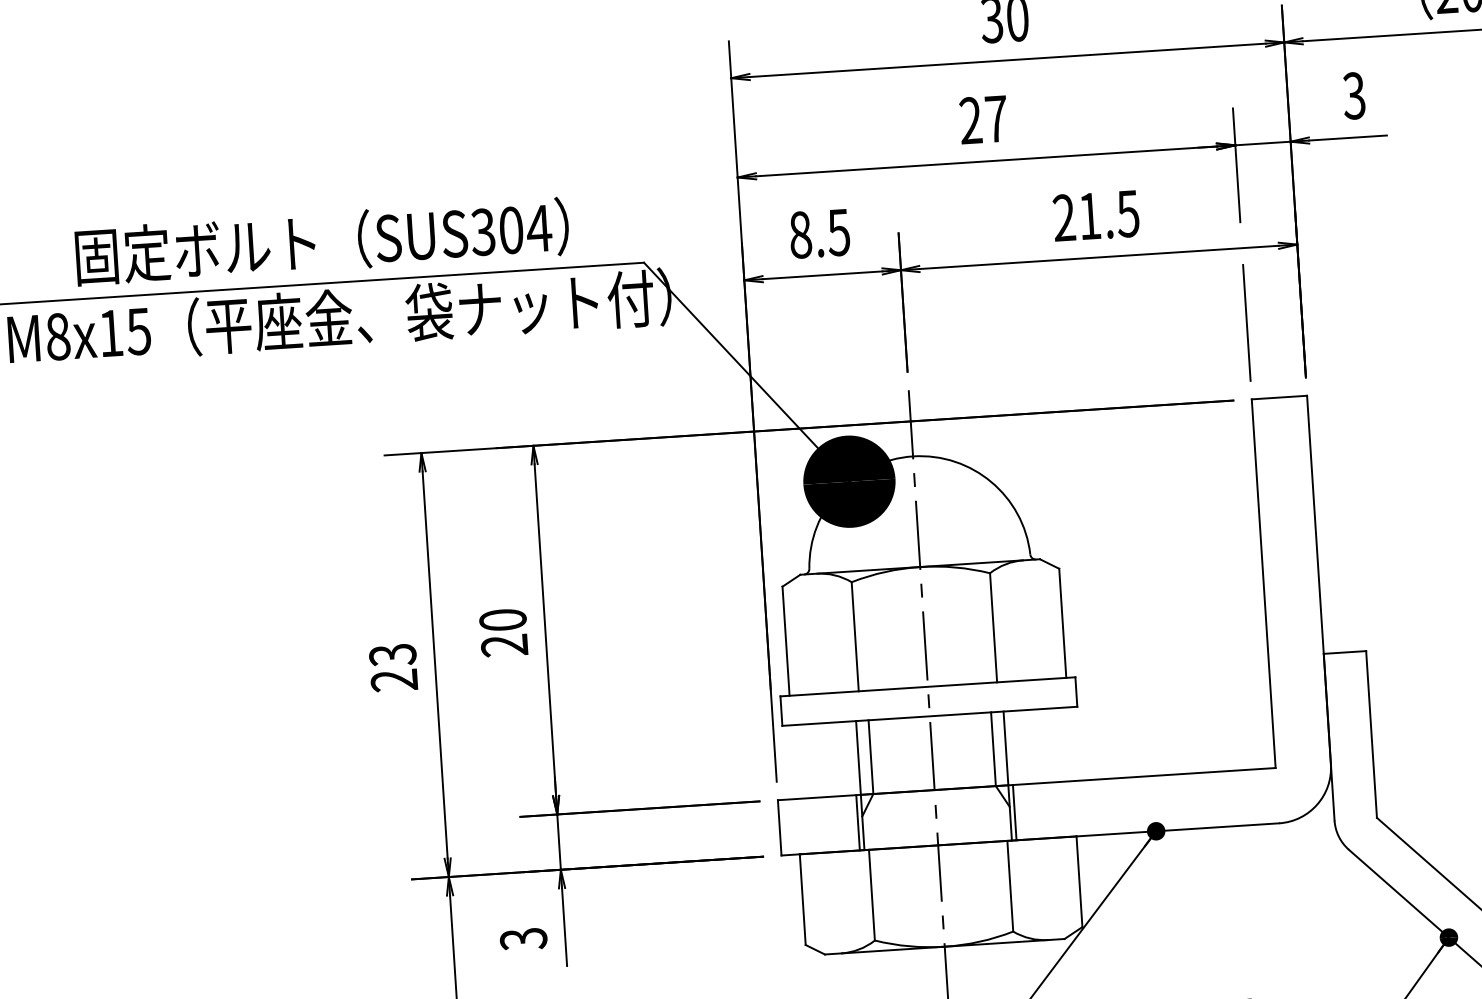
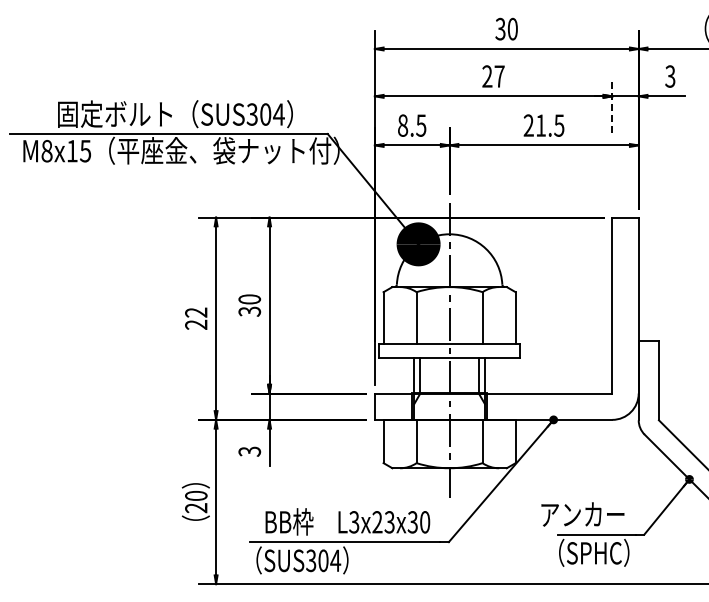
line: (1236, 164) -> (612, 105), solid -> dashed
line: (1247, 321) -> (612, 180), removed
text: (506, 645) -> (250, 311), 20 -> 30
text: (393, 654) -> (196, 312), 23 -> 22

